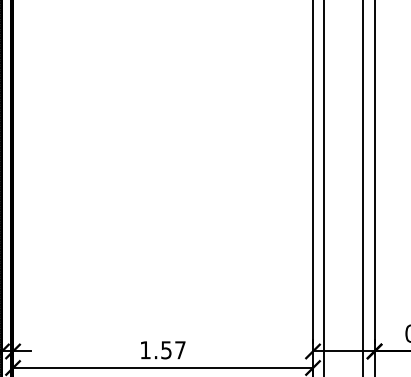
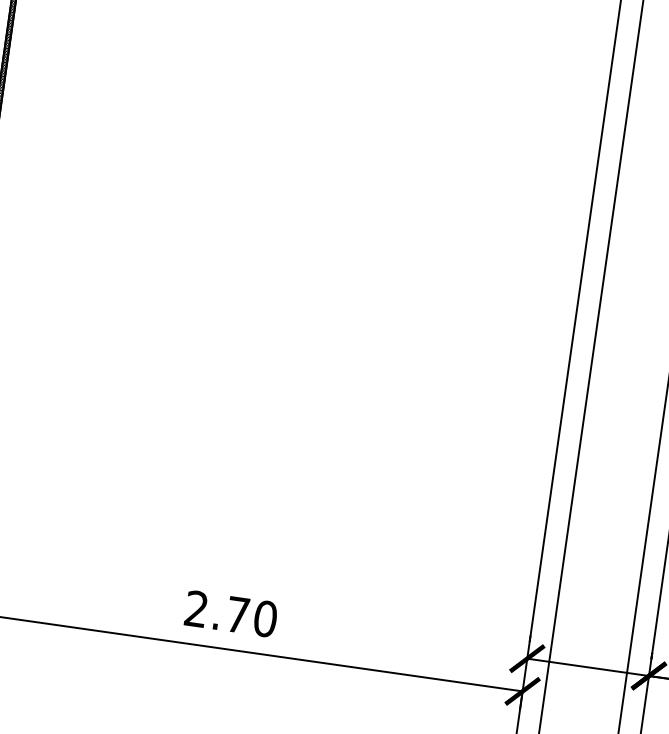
text: (162, 350) -> (230, 614), 1.57 -> 2.70

